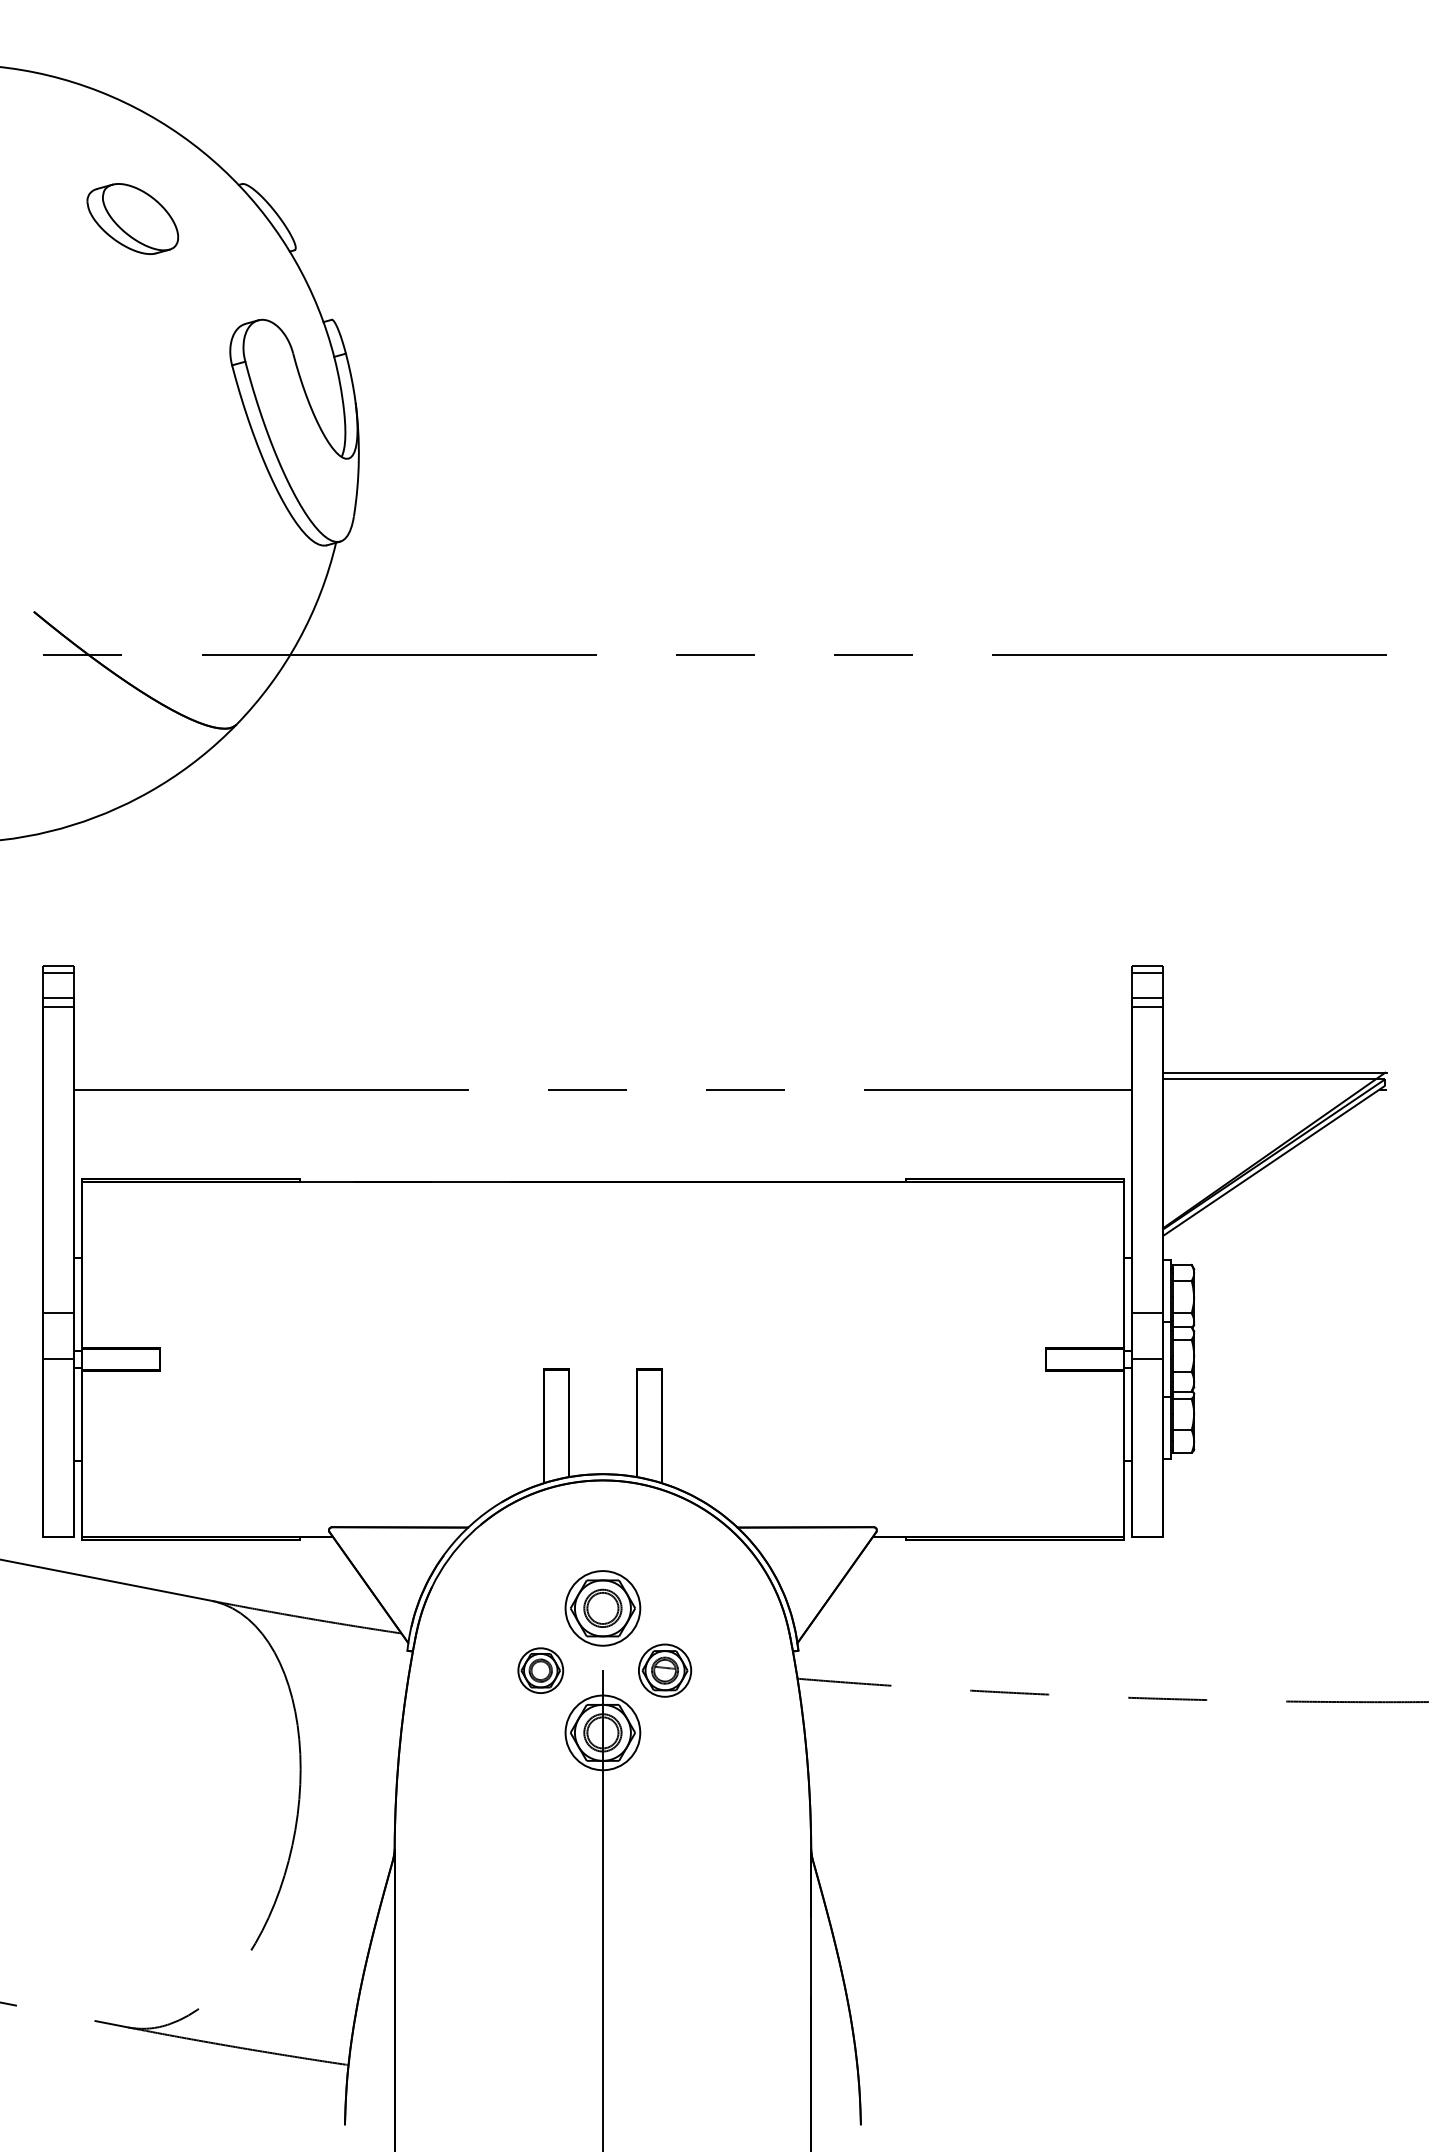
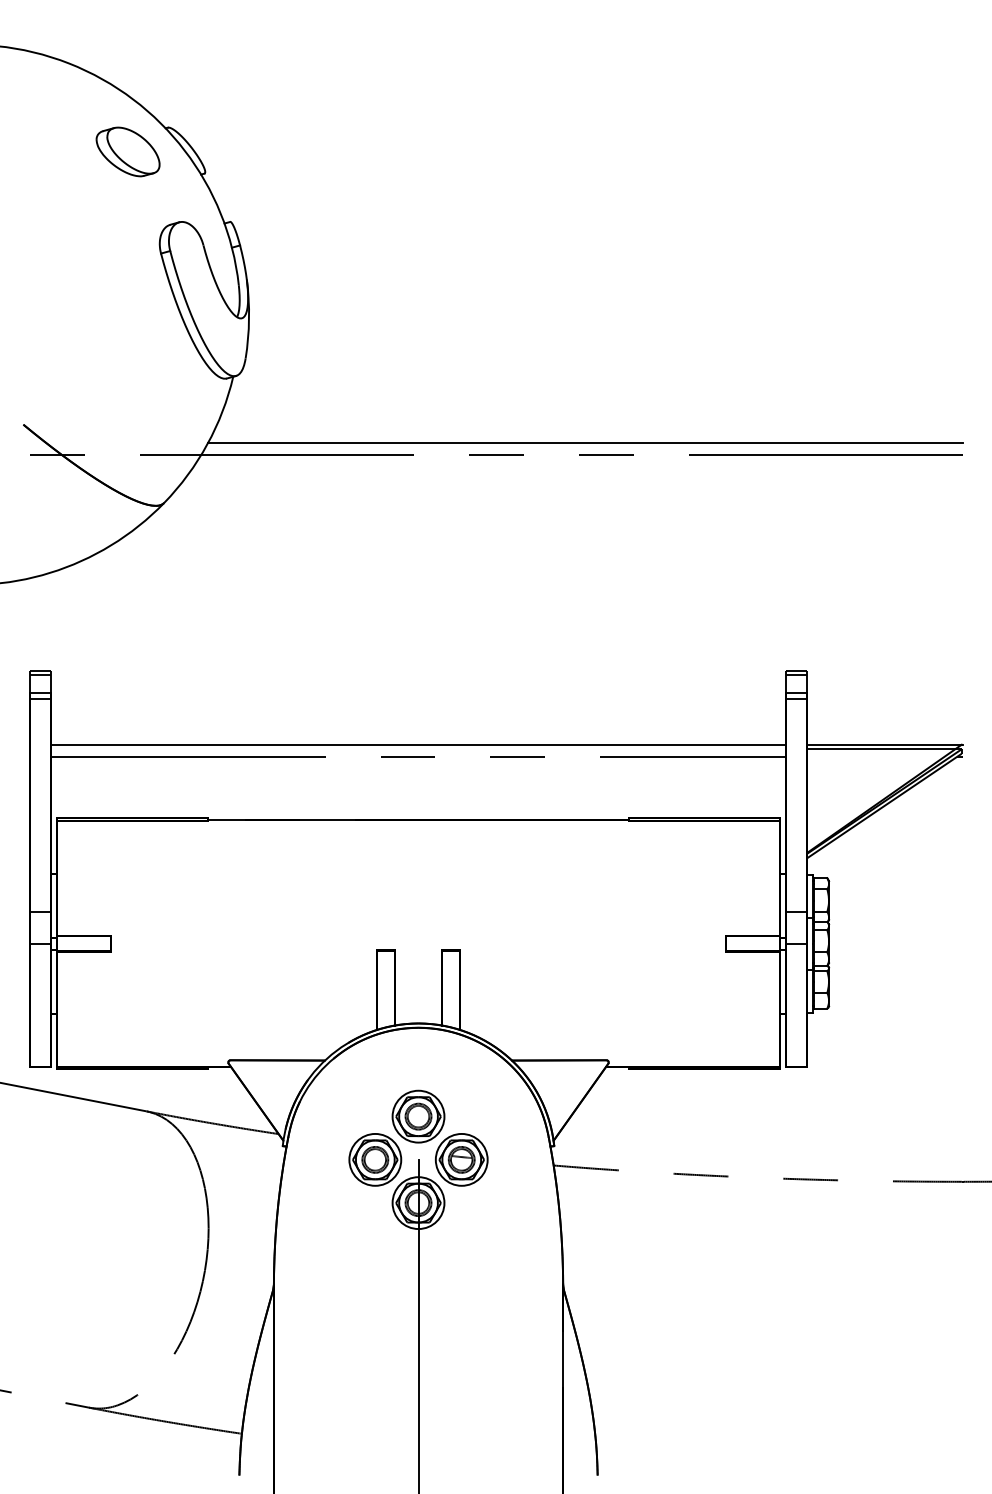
part: (131, 218) -> (127, 151), moved
line: (843, 637) -> (585, 442), added
line: (602, 1072) -> (418, 744), added
part: (540, 1670) -> (375, 1159), size x1.67
part: (664, 1670) -> (461, 1159), size x1.43

